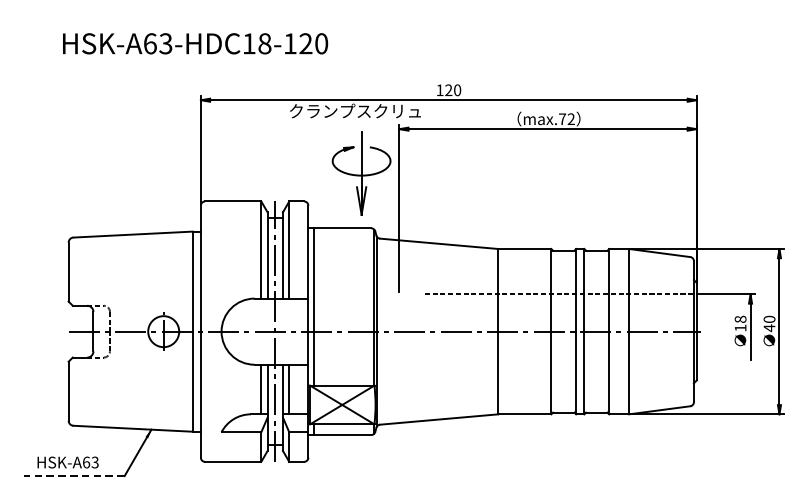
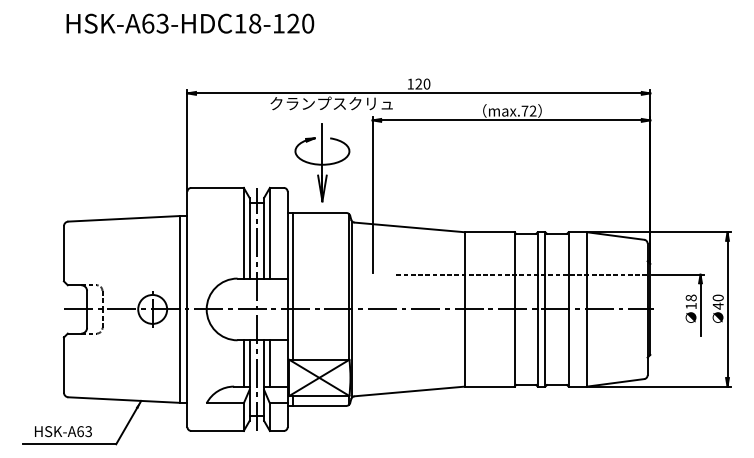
text: (195, 43) -> (190, 23), moved
part: (361, 173) -> (322, 162), moved
line: (74, 476) -> (69, 444), dashed -> solid

